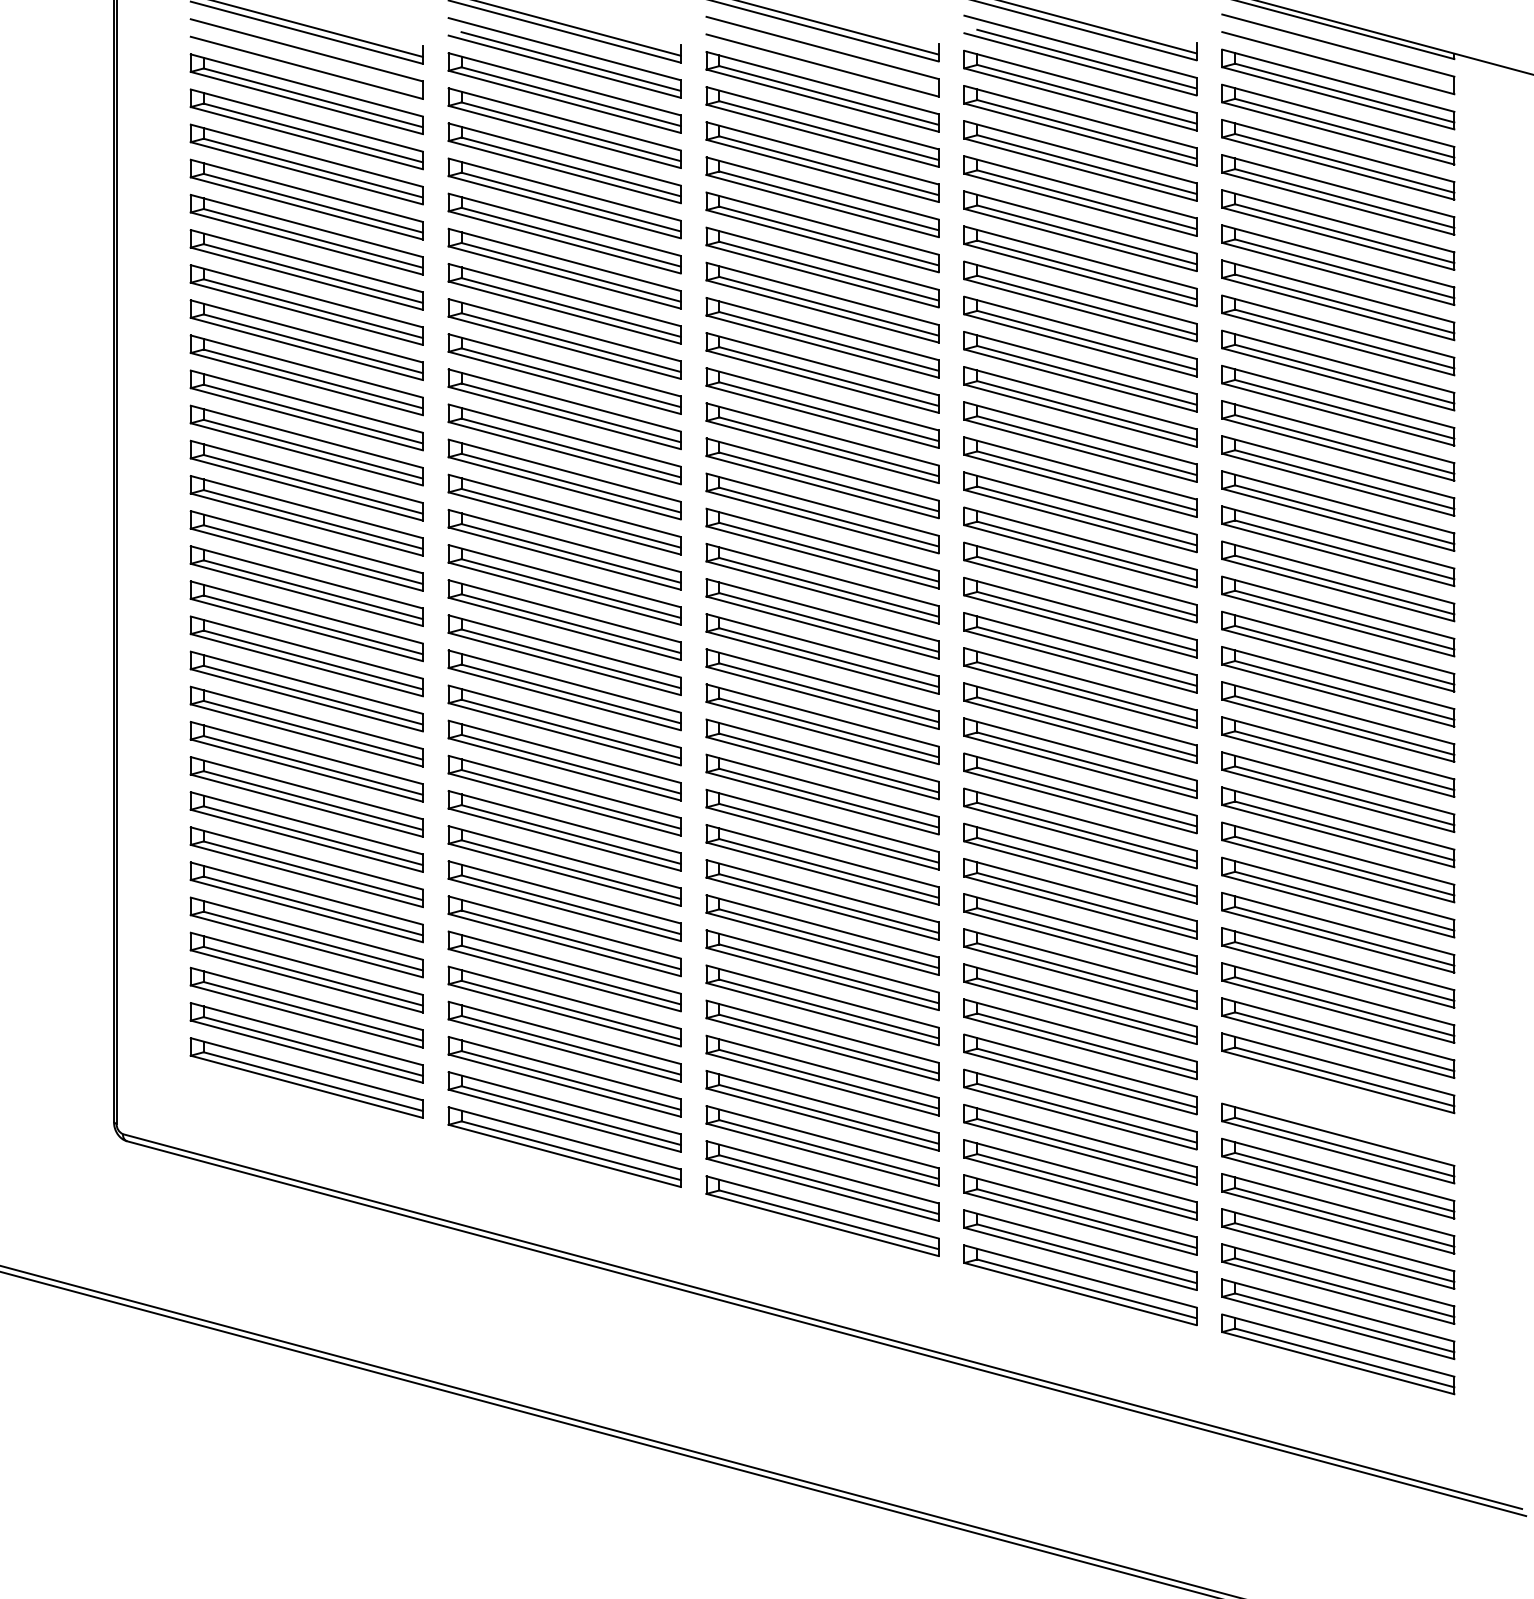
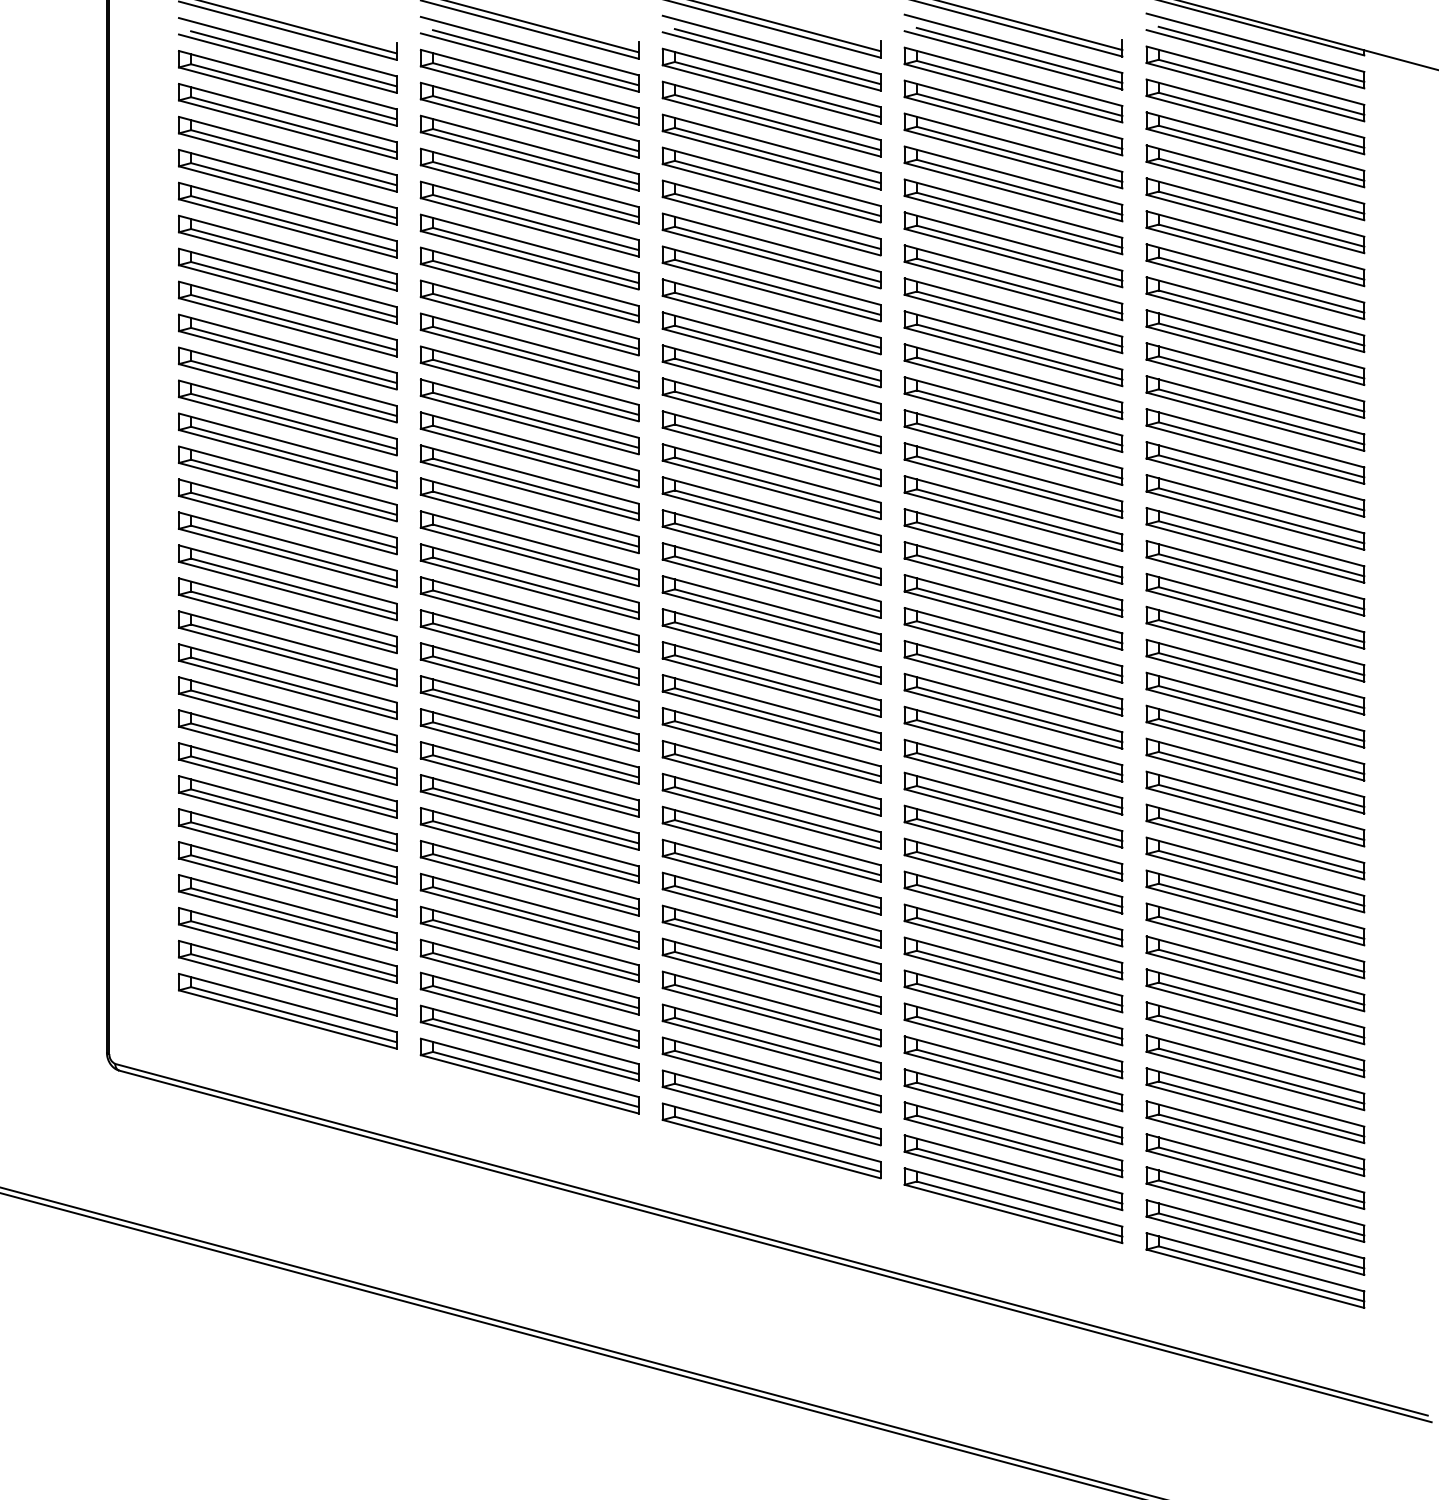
line: (1344, 57) -> (1261, 53), added
line: (828, 59) -> (777, 55), added
line: (312, 62) -> (293, 58), added
part: (1338, 1108) -> (1255, 1039), added

